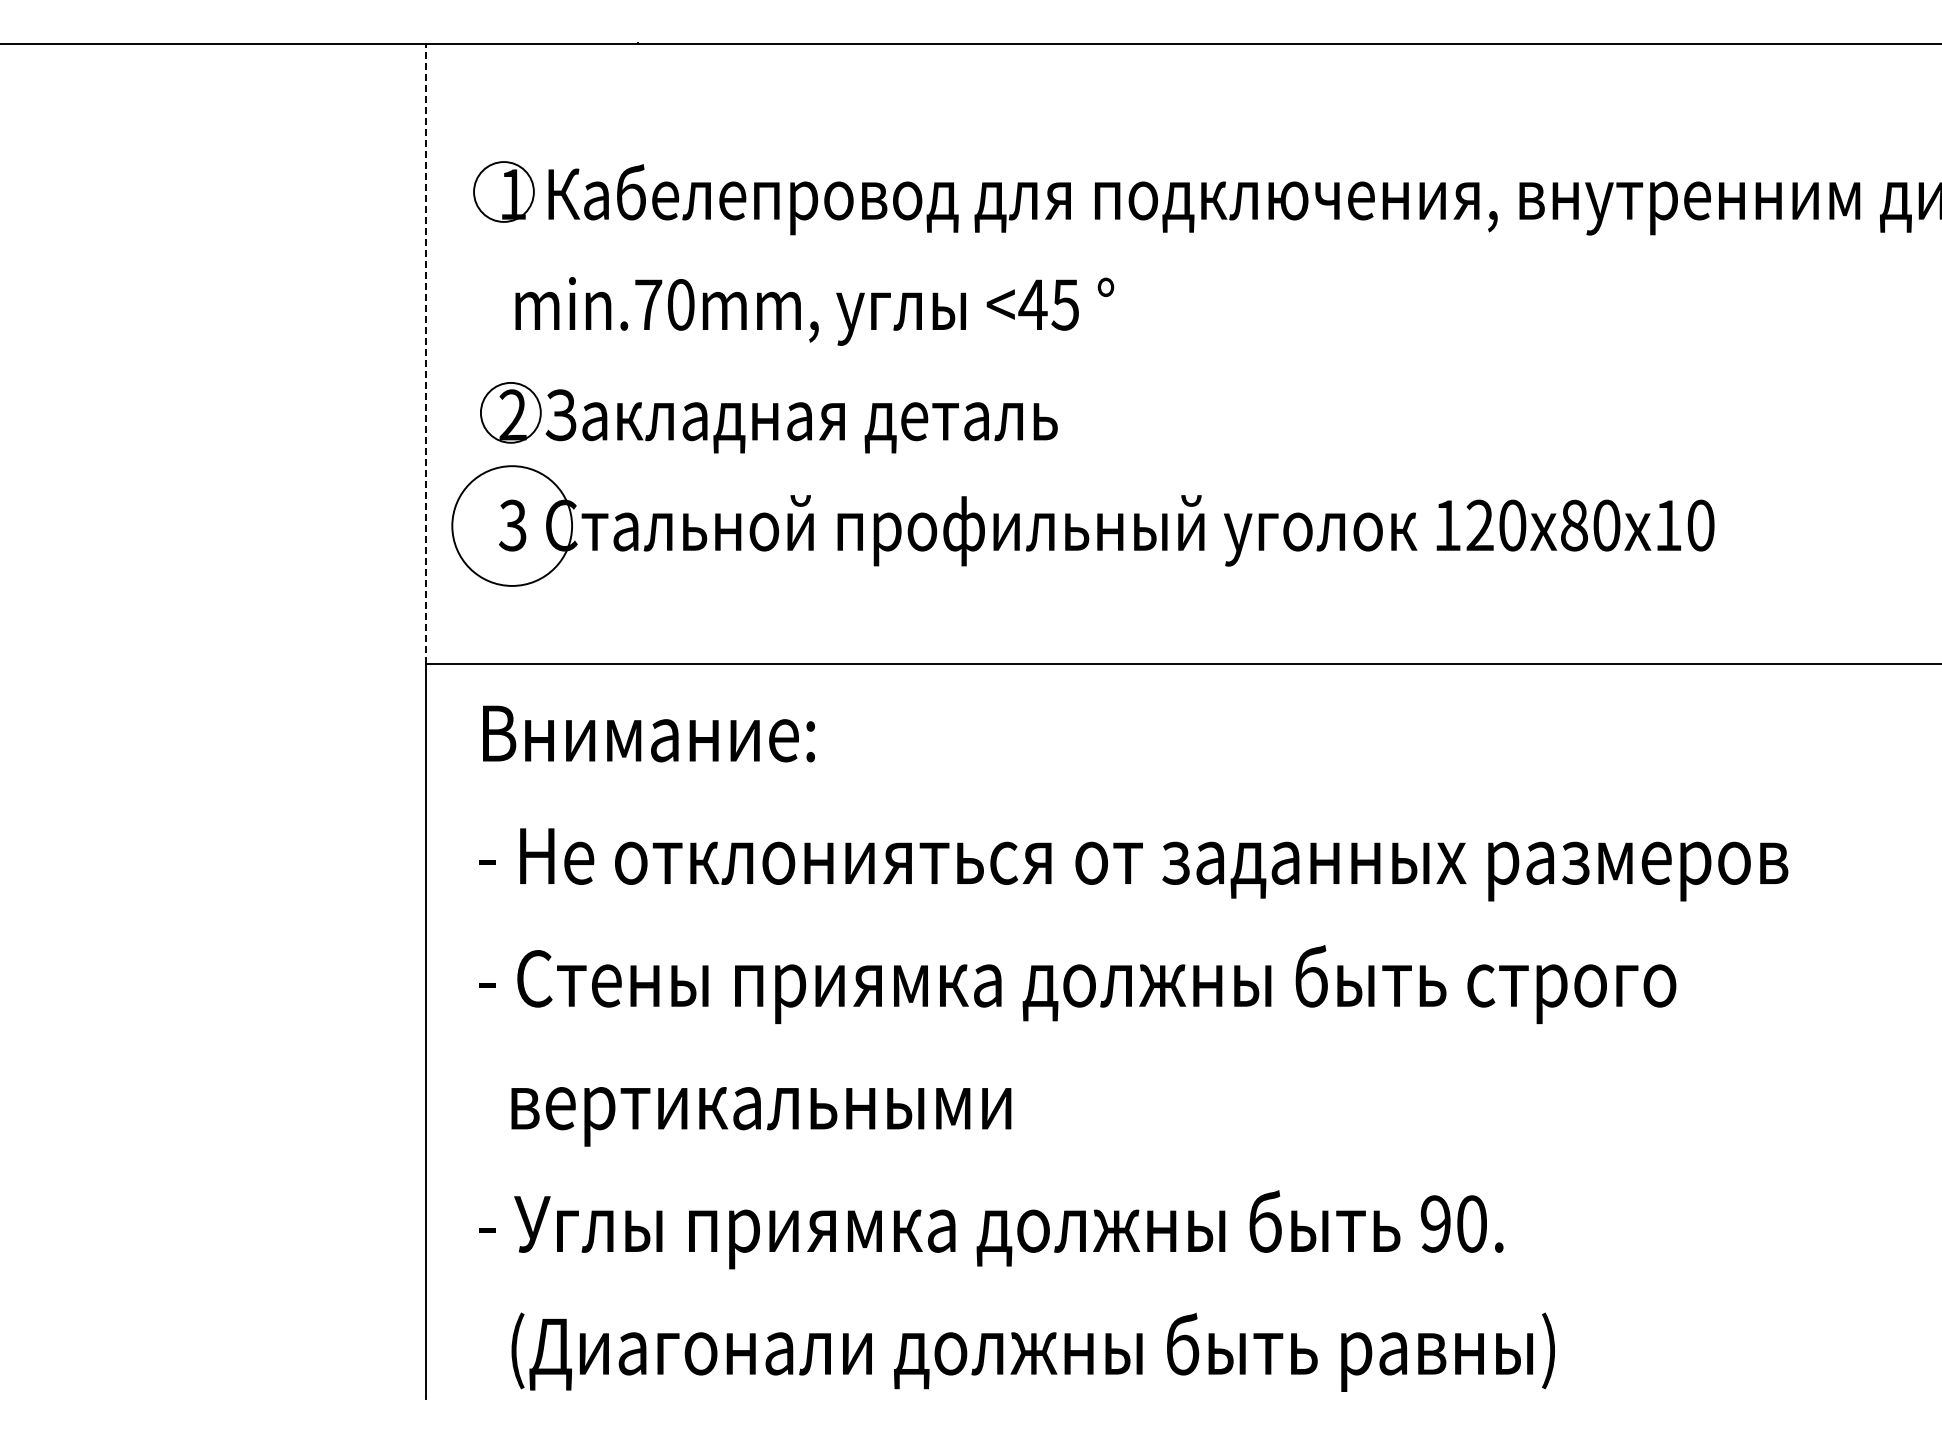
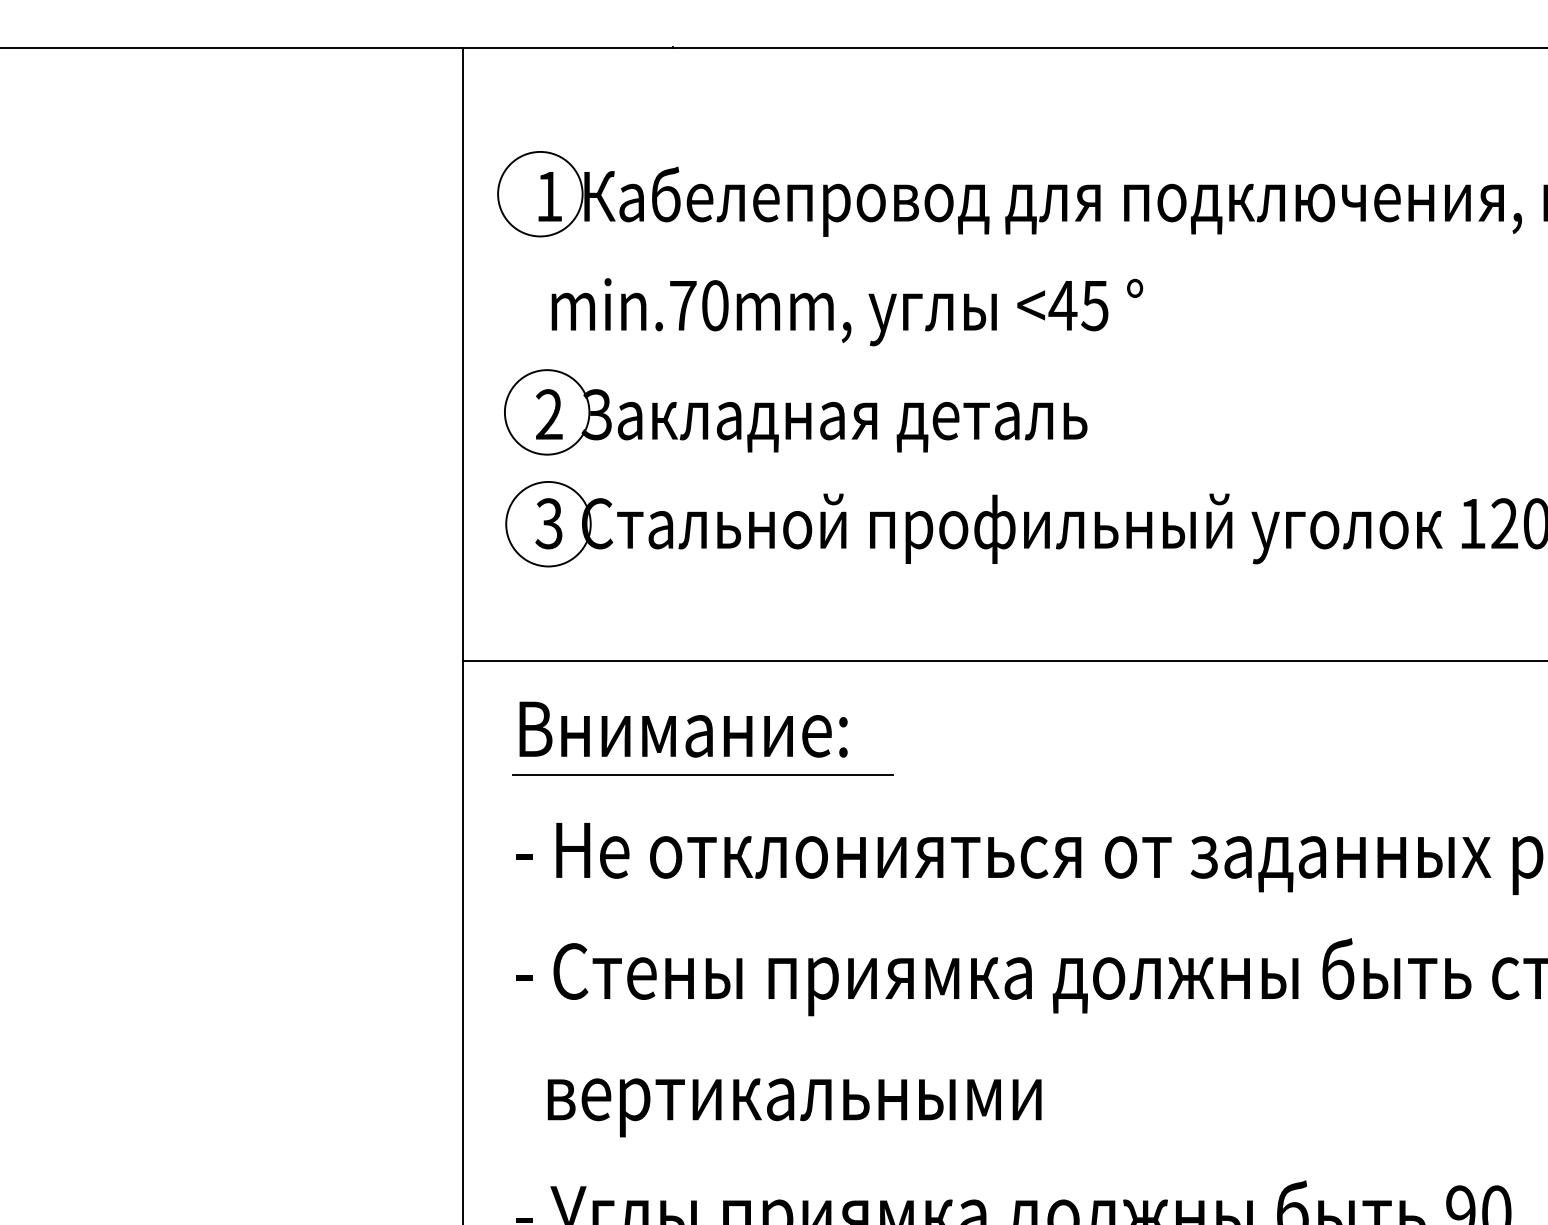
circle: (503, 191) -> (539, 193), size x1.43
line: (425, 353) -> (462, 353), dashed -> solid
circle: (510, 412) -> (546, 412), size x1.43
circle: (512, 525) -> (548, 523), size x0.71
line: (668, 778) -> (702, 773), added

